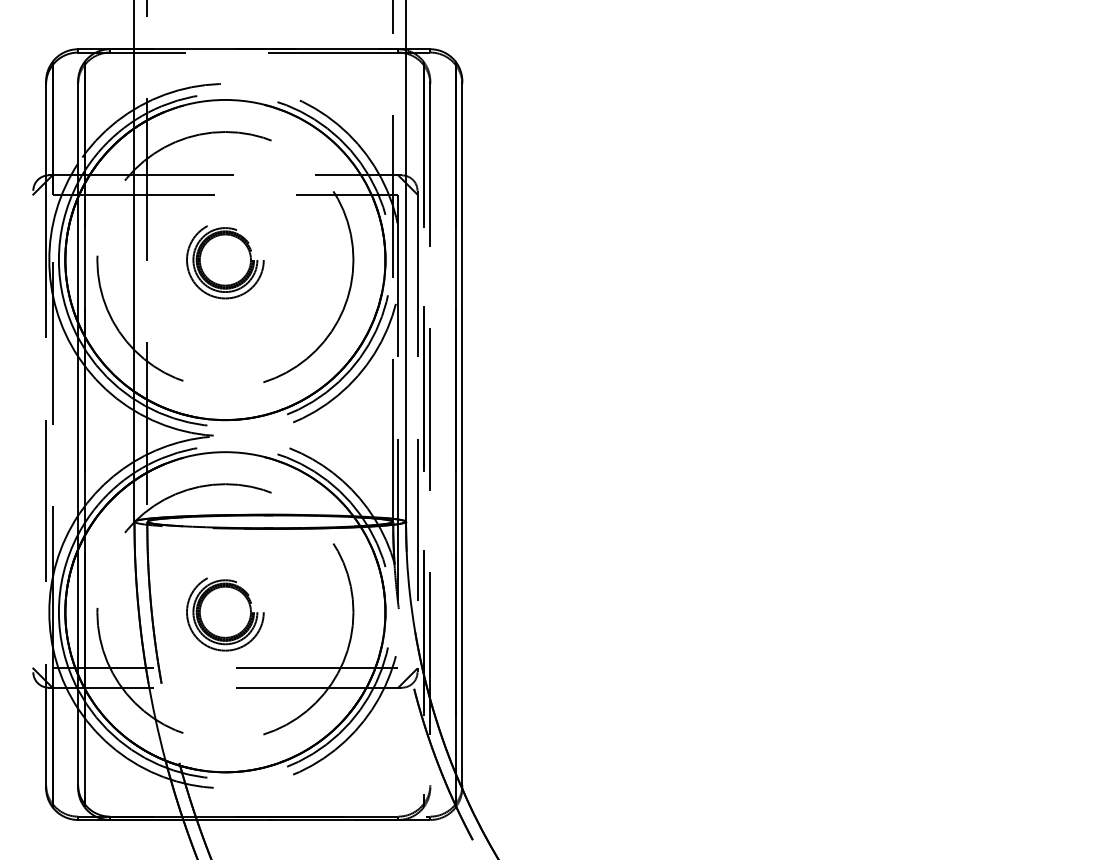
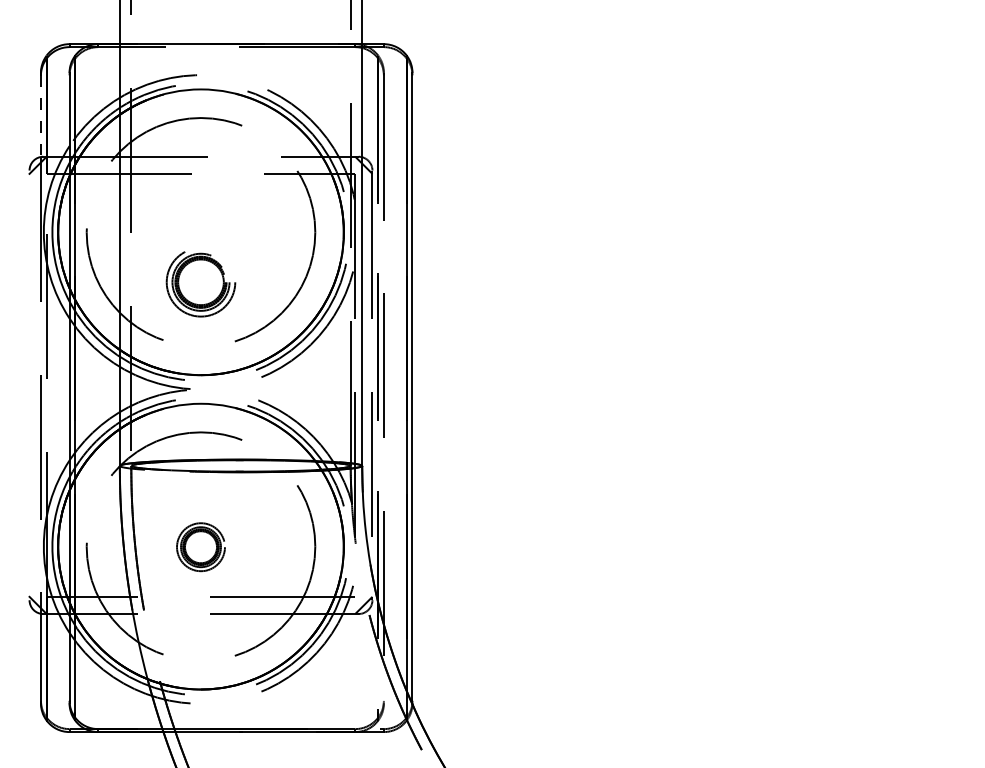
line: (45, 130) -> (40, 116), solid -> dashed
part: (224, 262) -> (200, 284), moved
part: (224, 614) -> (200, 548), size x0.7

